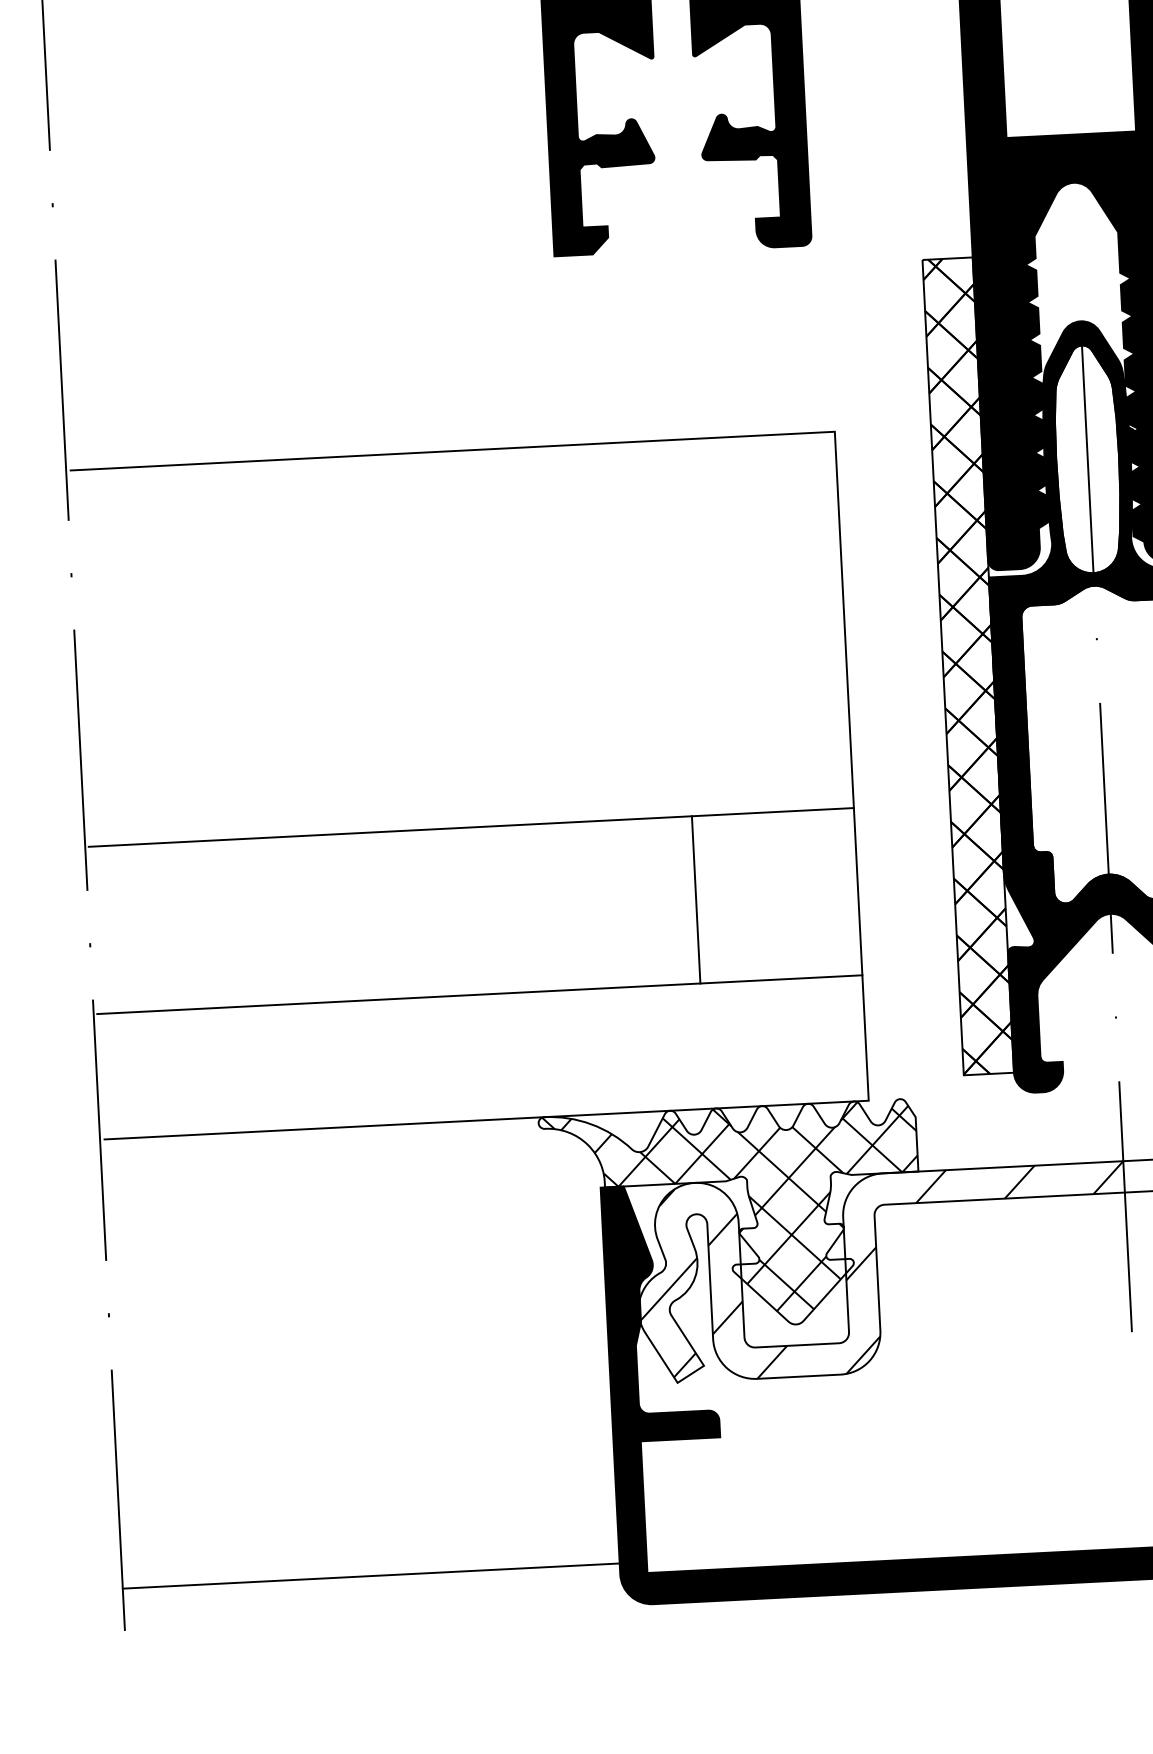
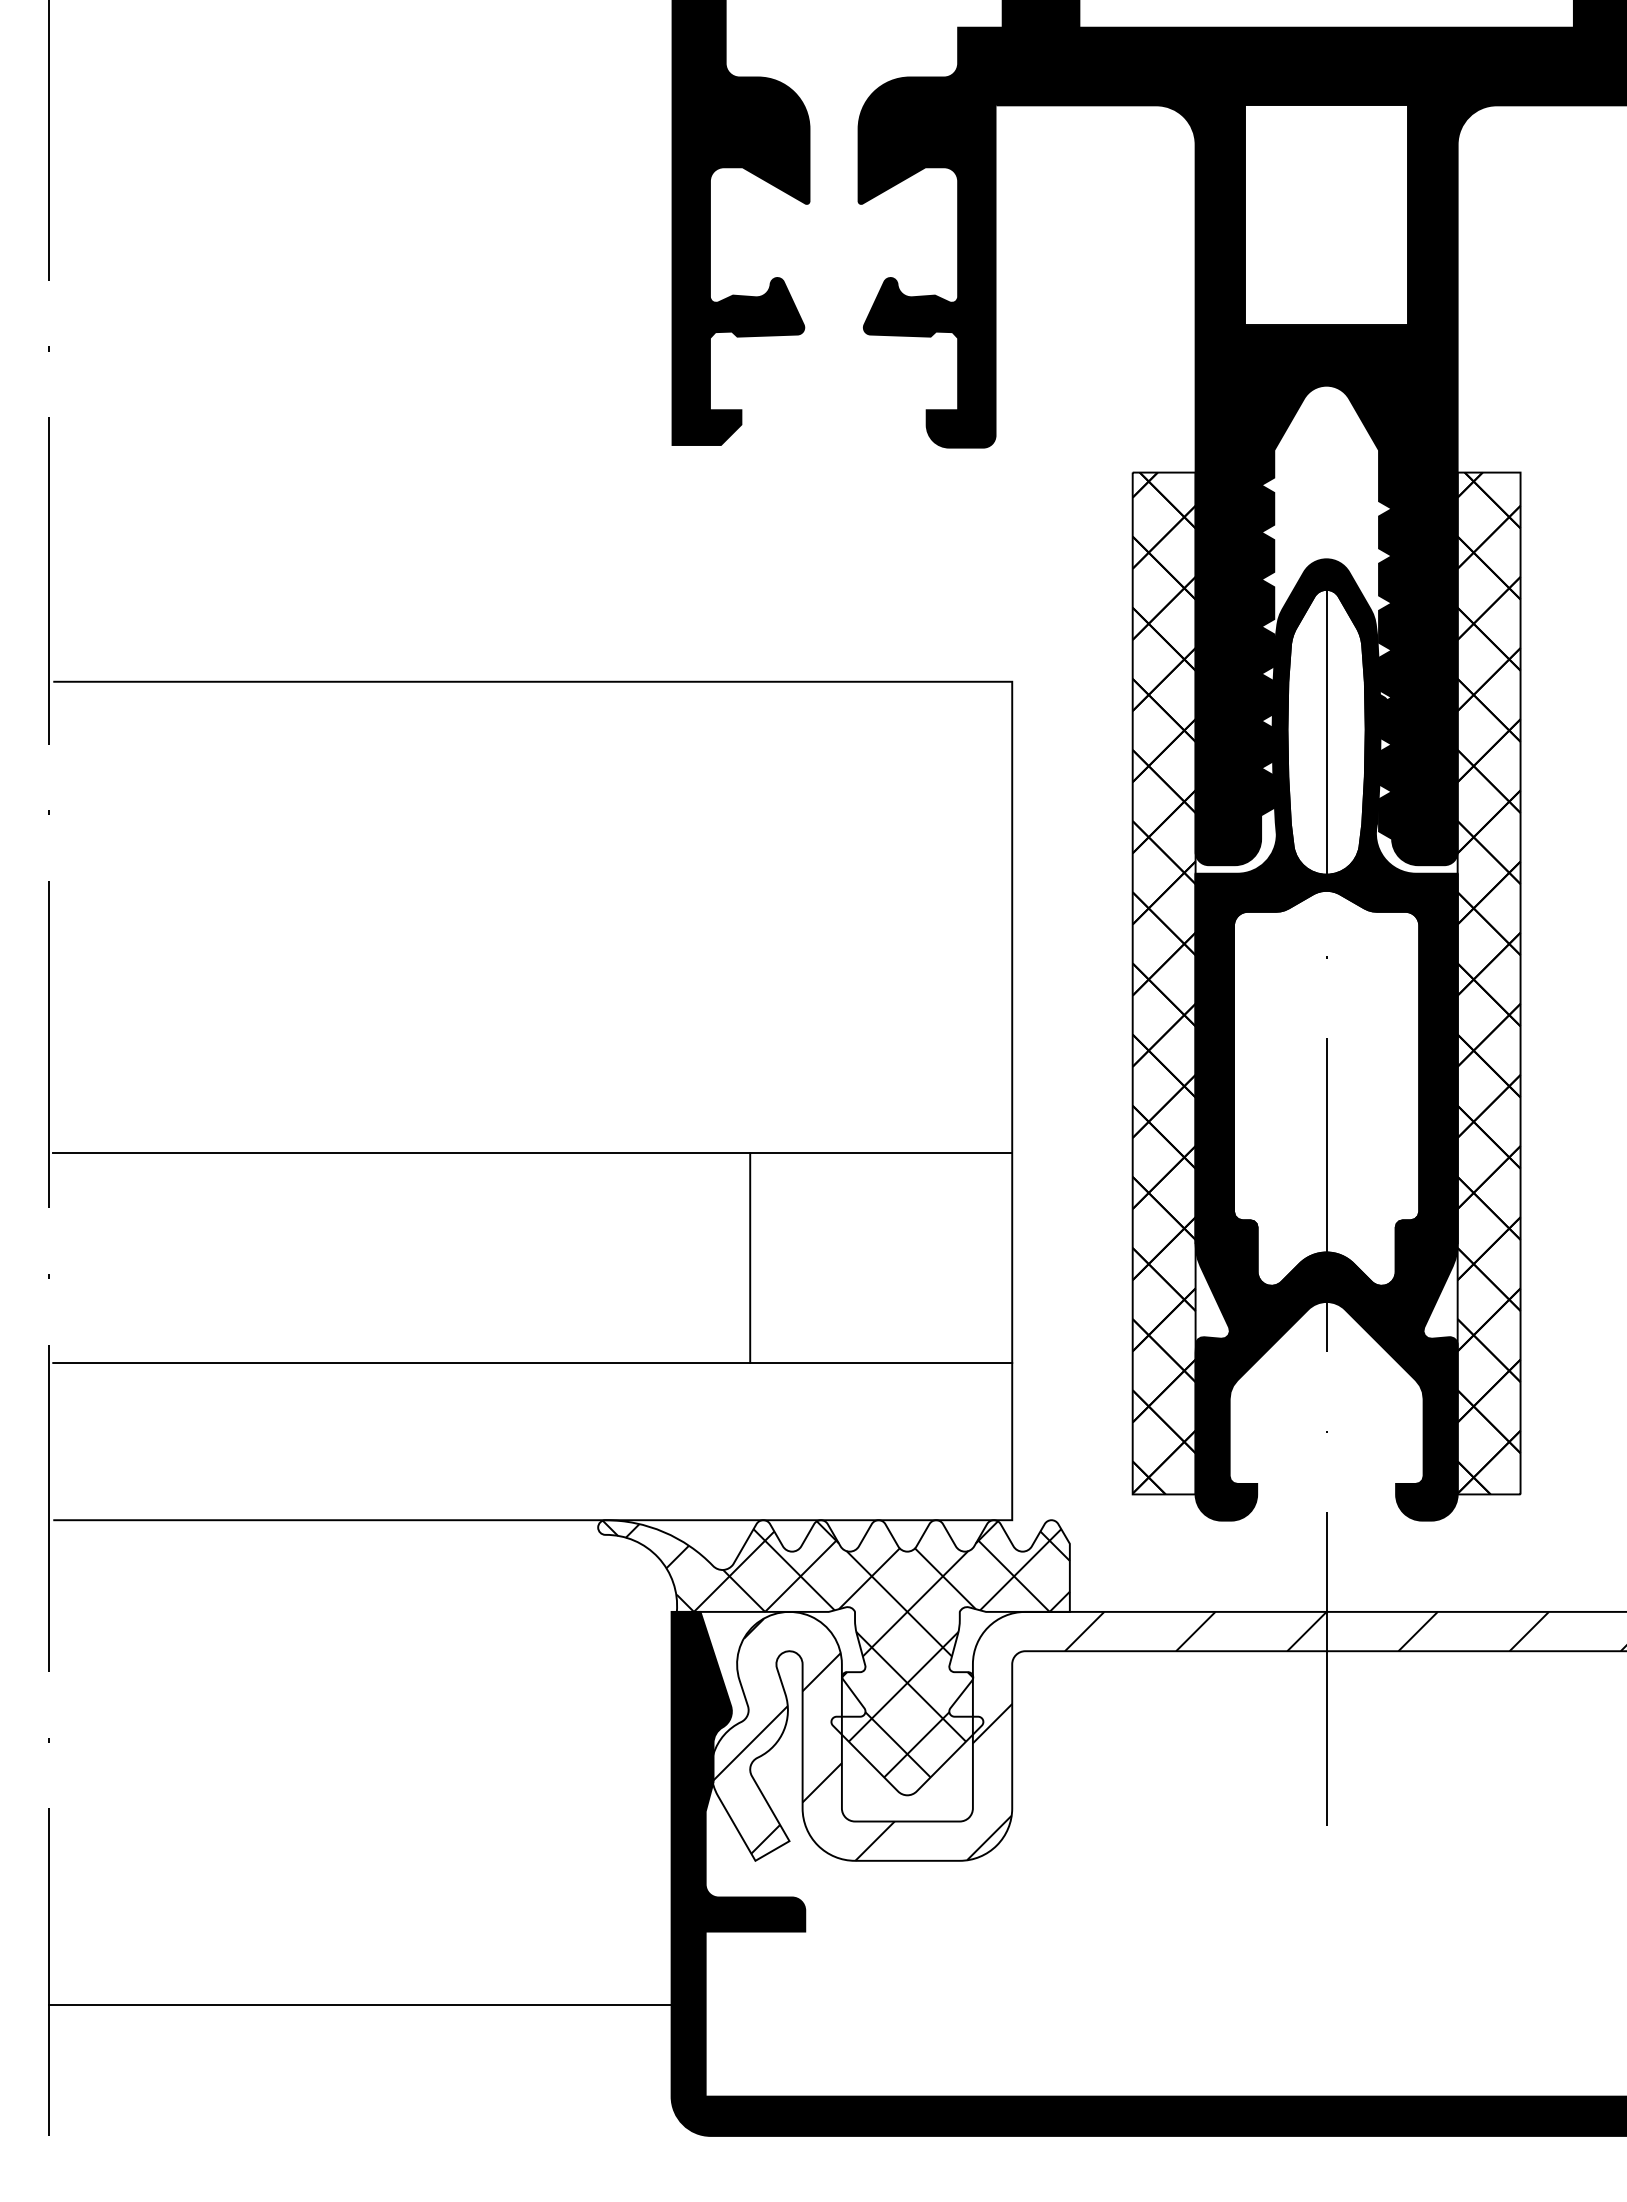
line: (696, 900) -> (750, 1258), moved
line: (374, 1575) -> (364, 2004), moved

